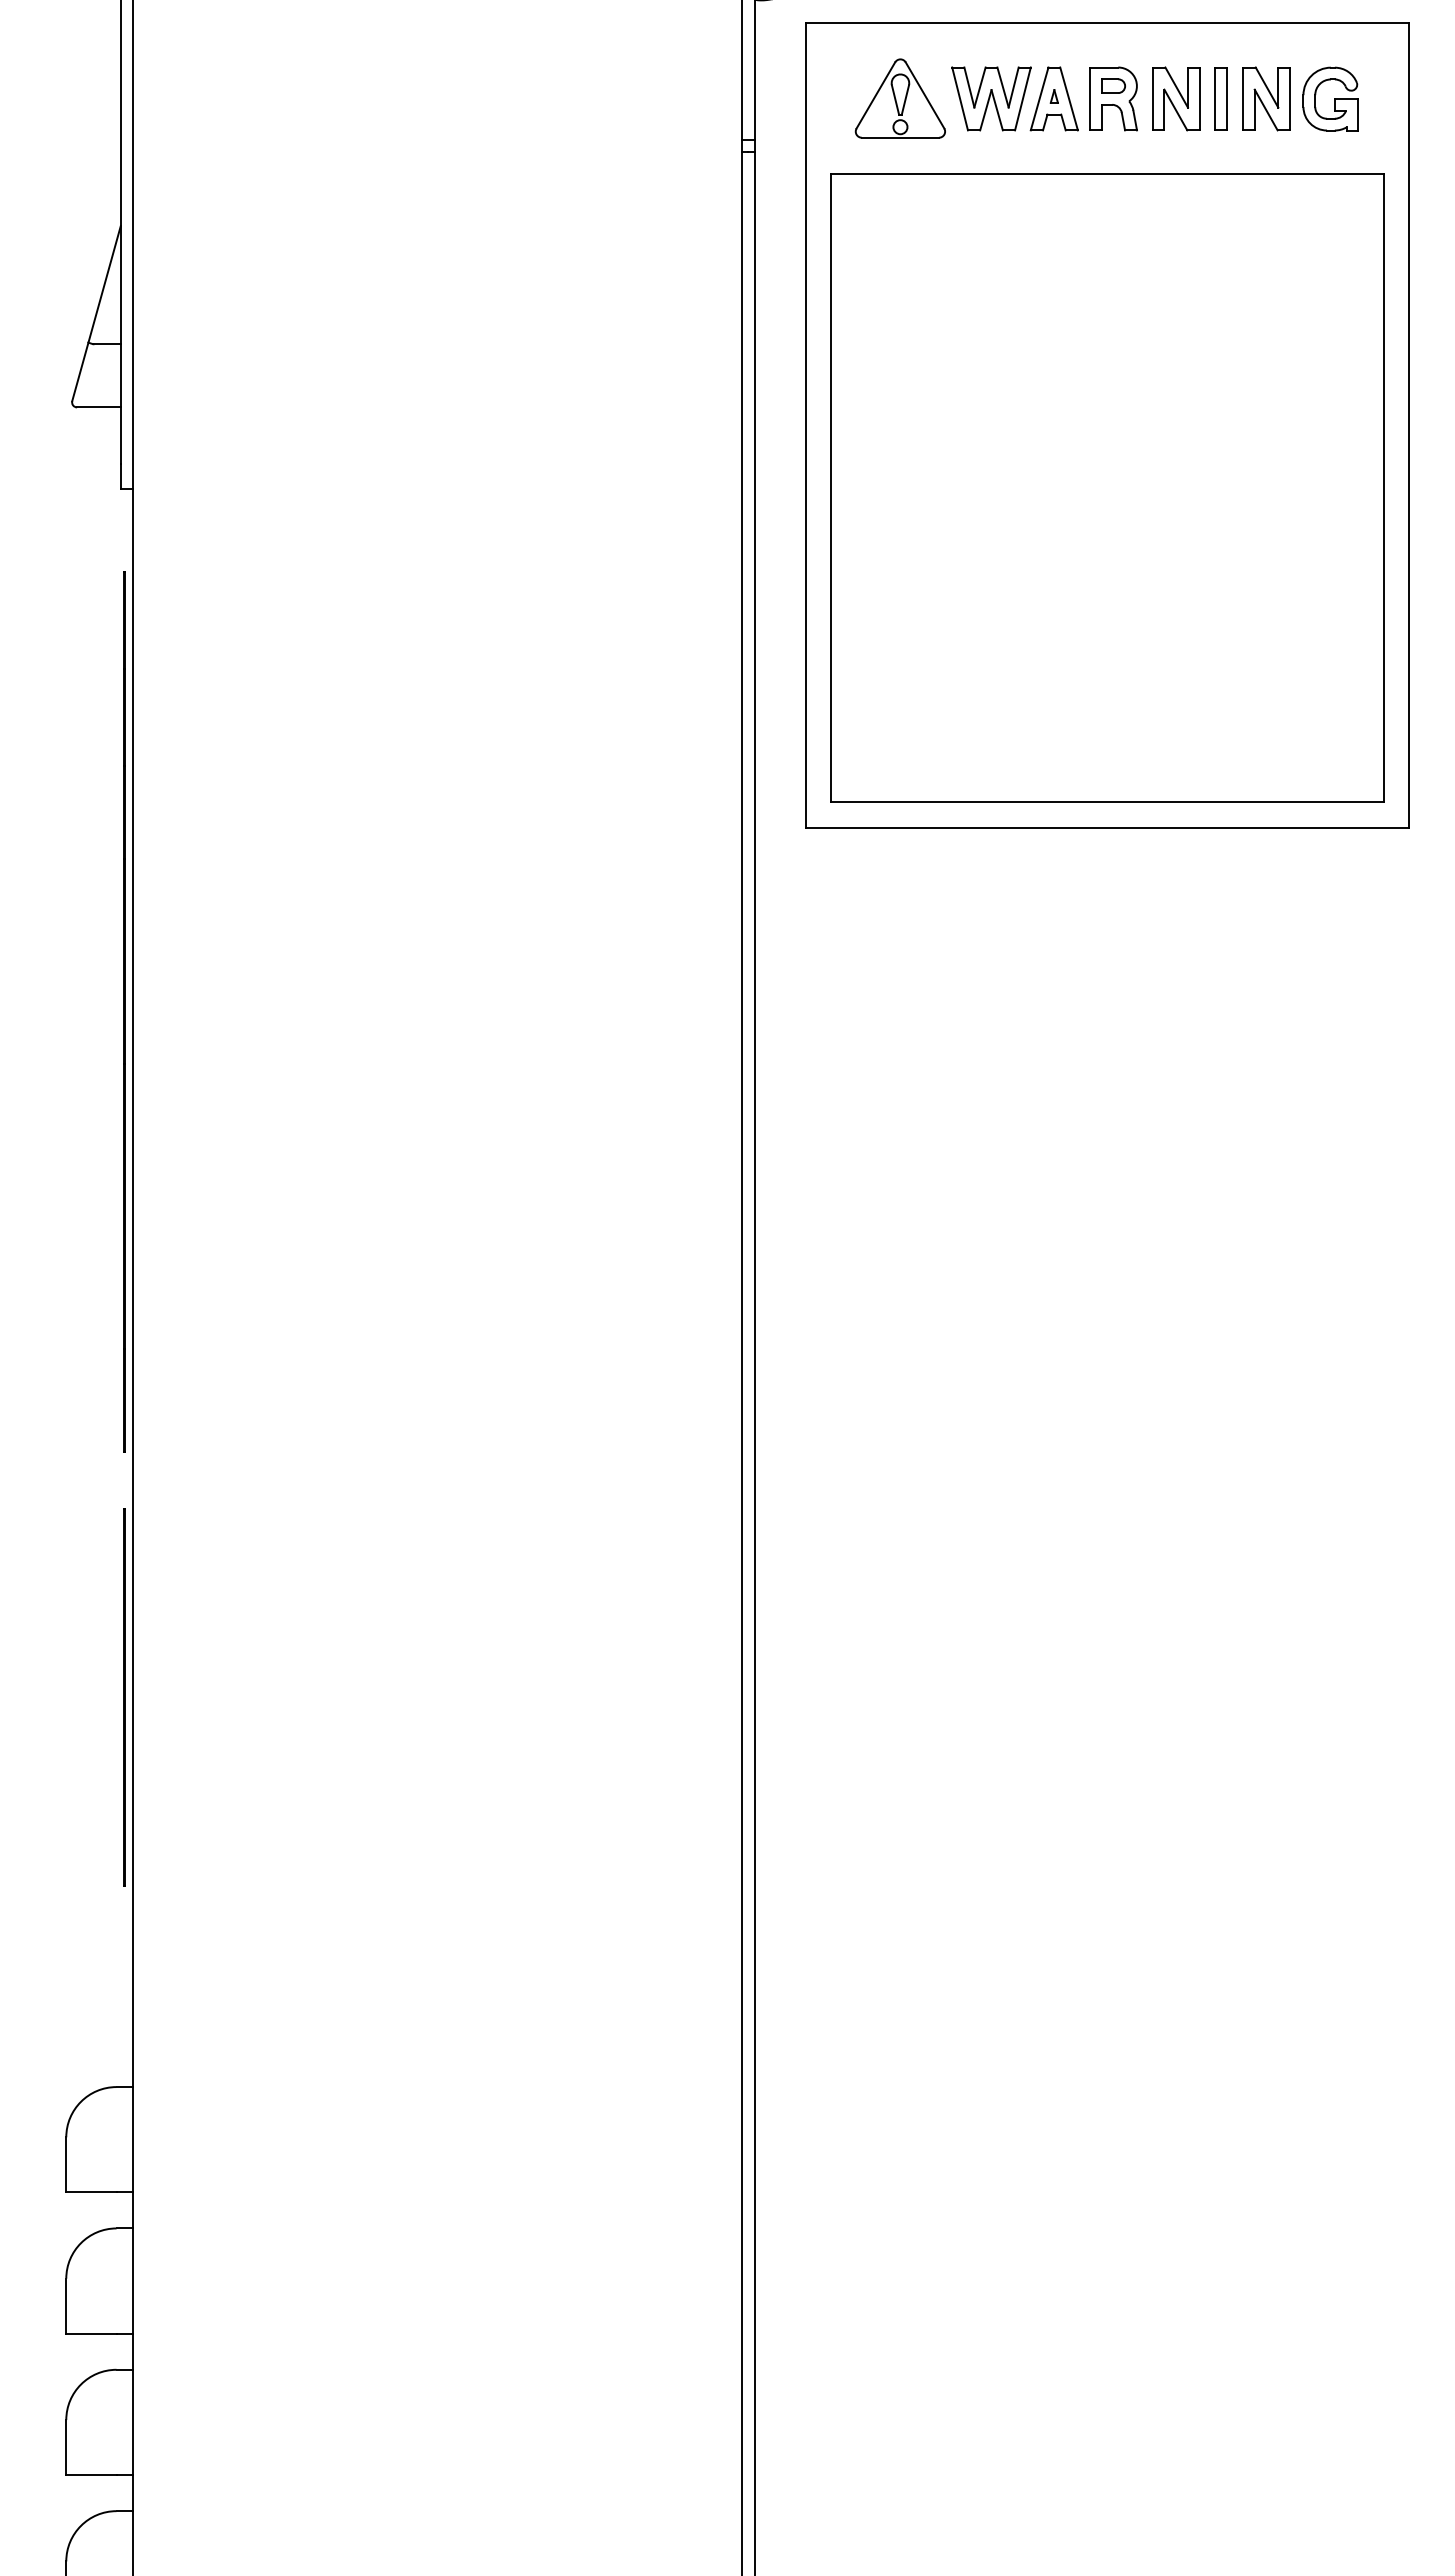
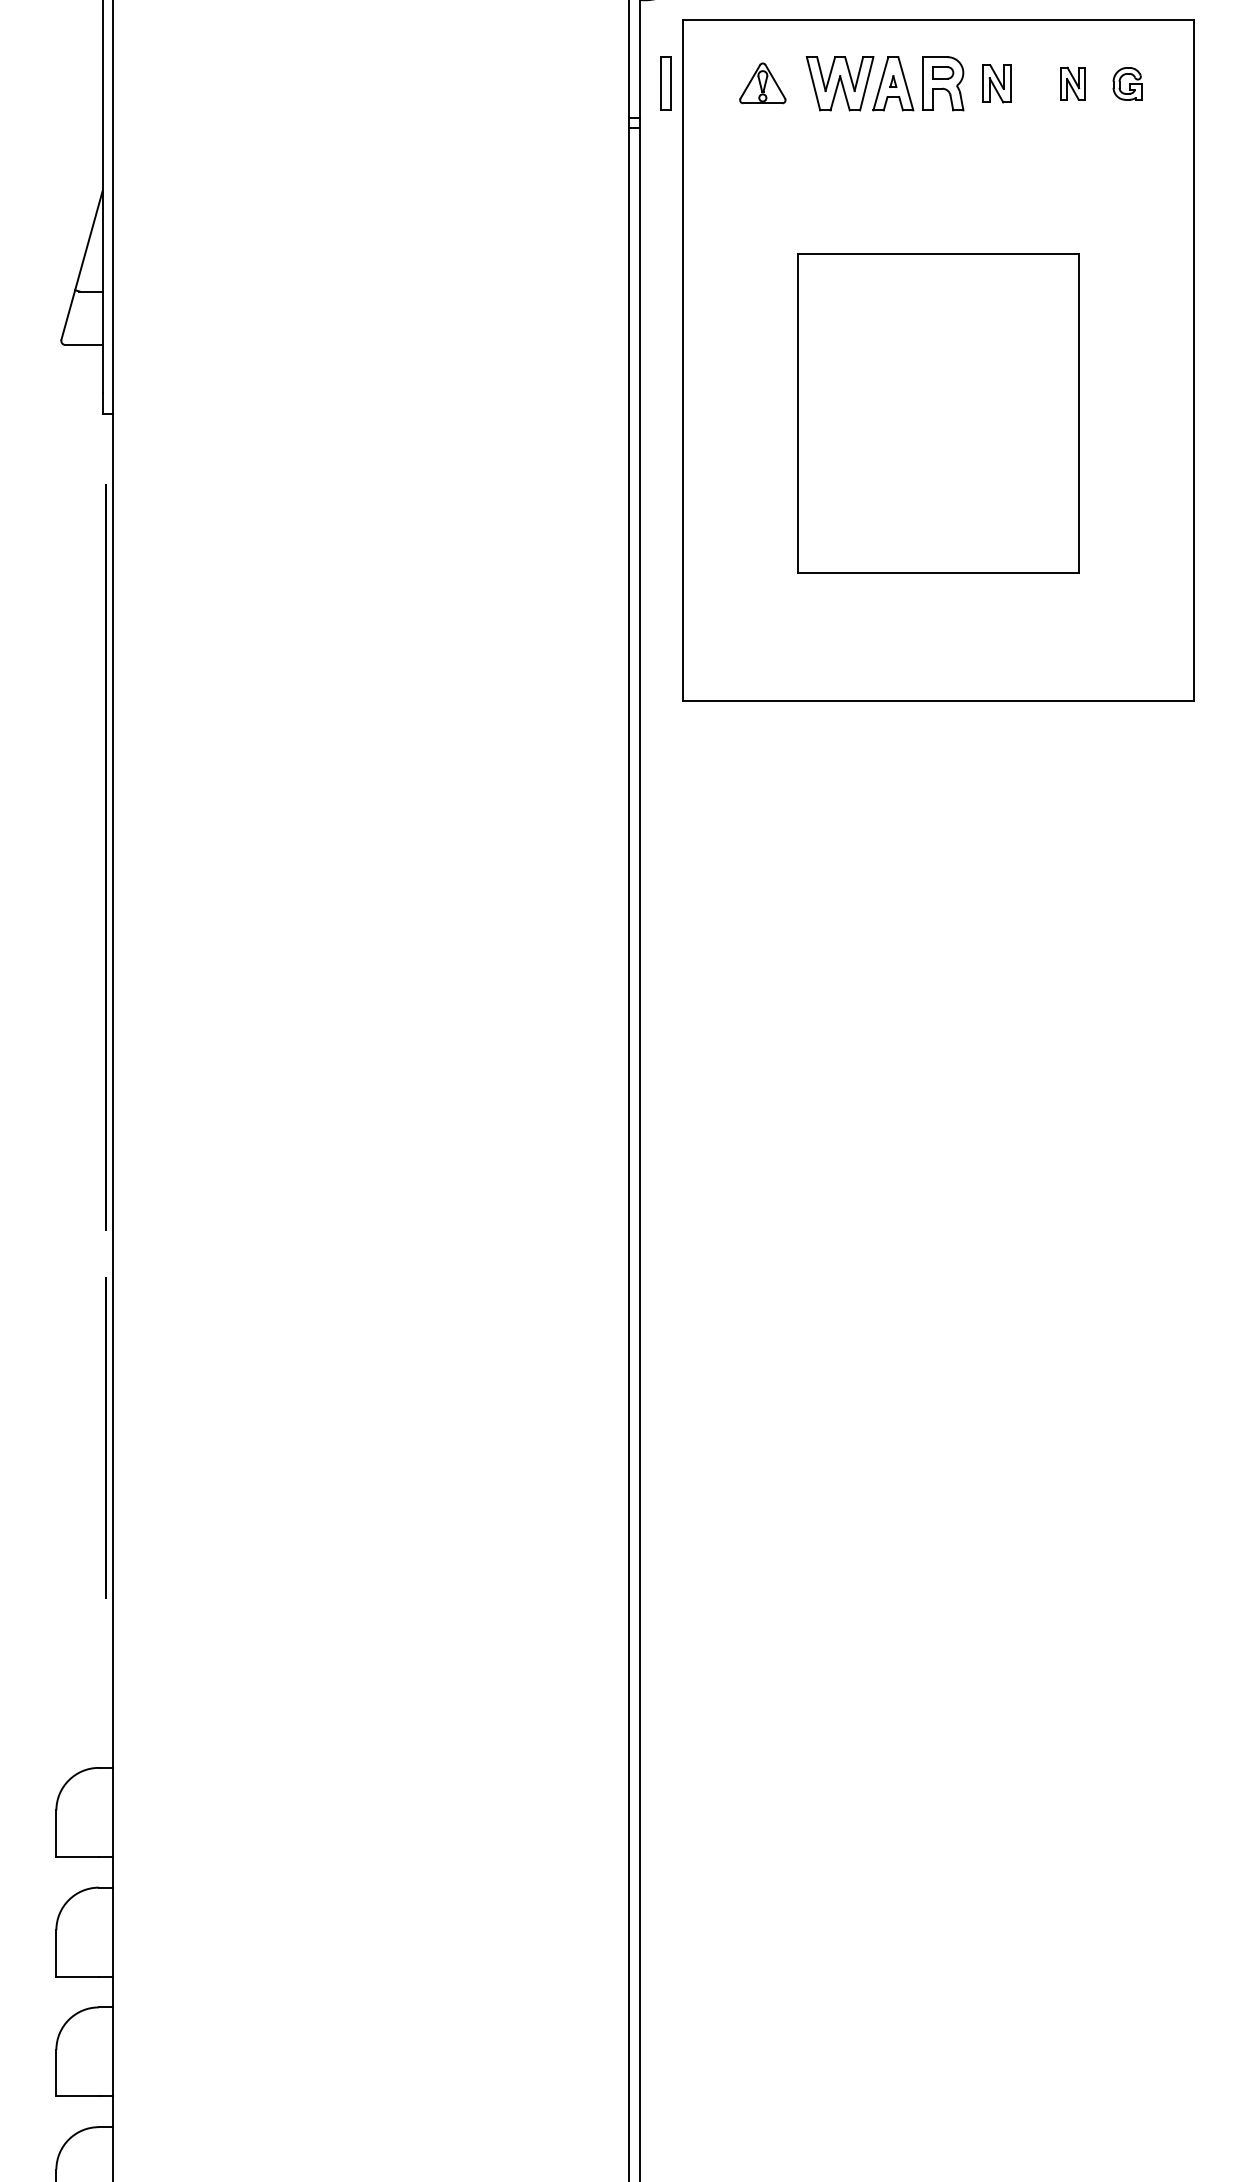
part: (899, 98) -> (762, 83), size x0.6
part: (1176, 98) -> (996, 83), size x0.7
part: (1220, 98) -> (664, 83), moved
part: (1266, 98) -> (1073, 83), size x0.6
part: (1330, 98) -> (1127, 83), size x0.6
part: (1107, 487) -> (938, 412), size x0.6

